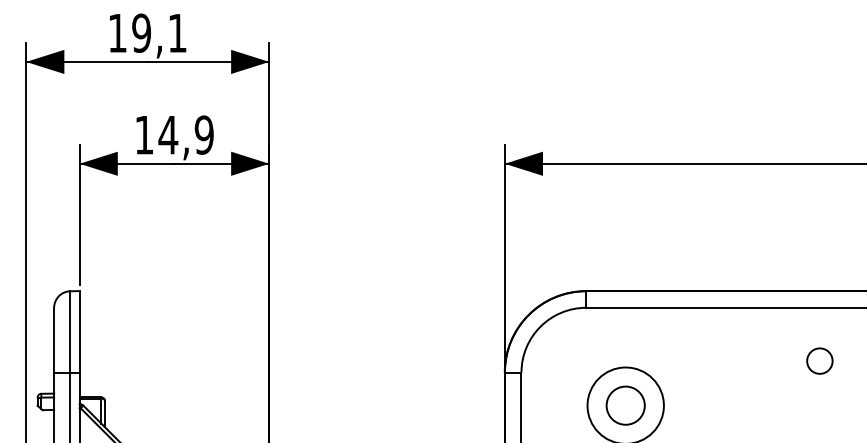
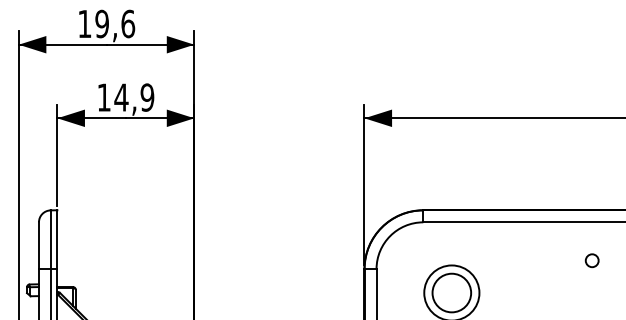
text: (178, 32) -> (128, 23), 19,1 -> 19,6
circle: (820, 360) -> (592, 260), size x0.7
circle: (625, 404) -> (451, 292), size x1.4

